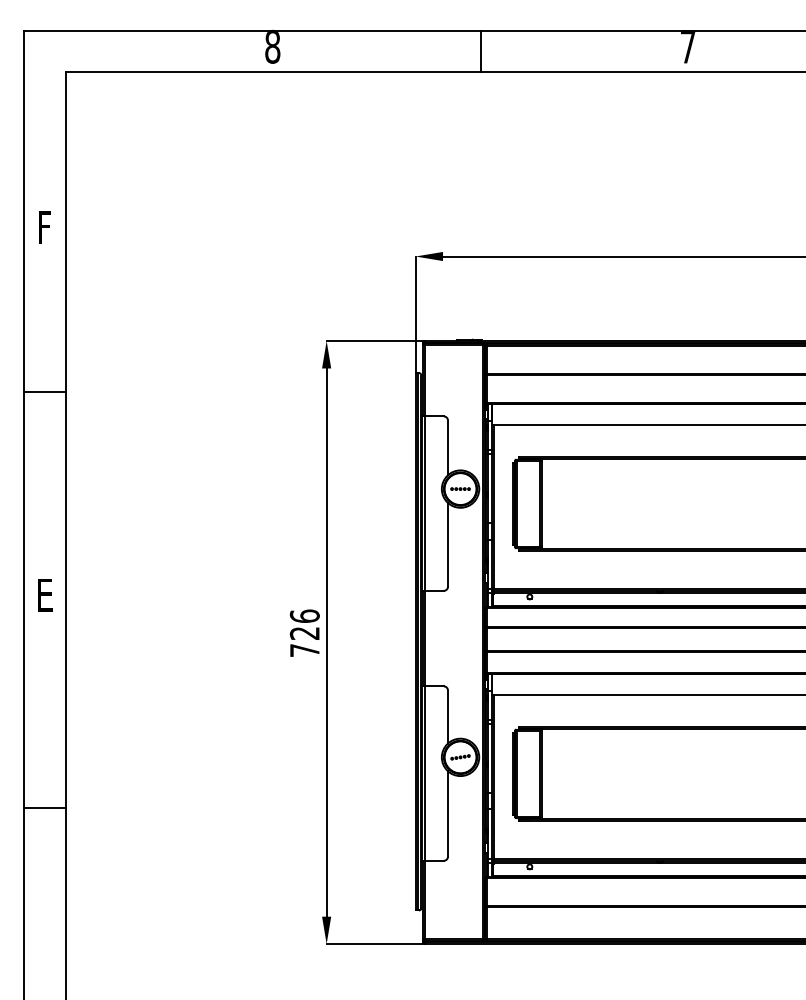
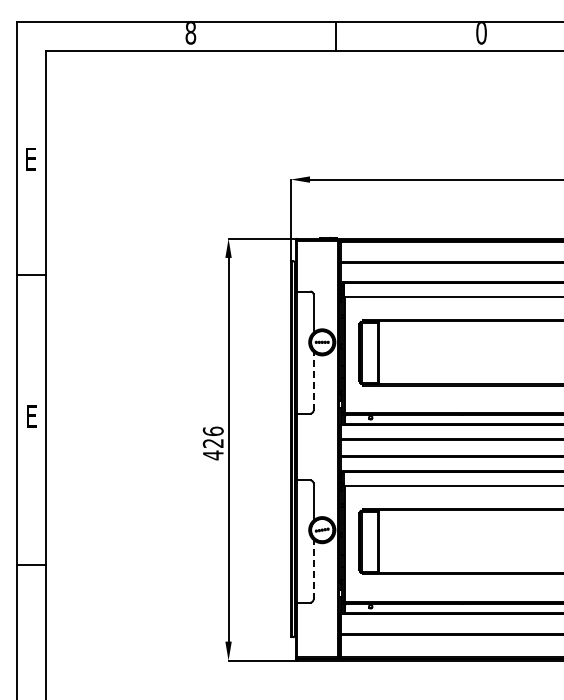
text: (688, 47) -> (481, 33), 7 -> 0
text: (43, 227) -> (30, 159), F -> E
line: (448, 543) -> (313, 380), solid -> dashed
text: (305, 650) -> (213, 455), 726 -> 426
line: (448, 813) -> (313, 569), solid -> dashed

